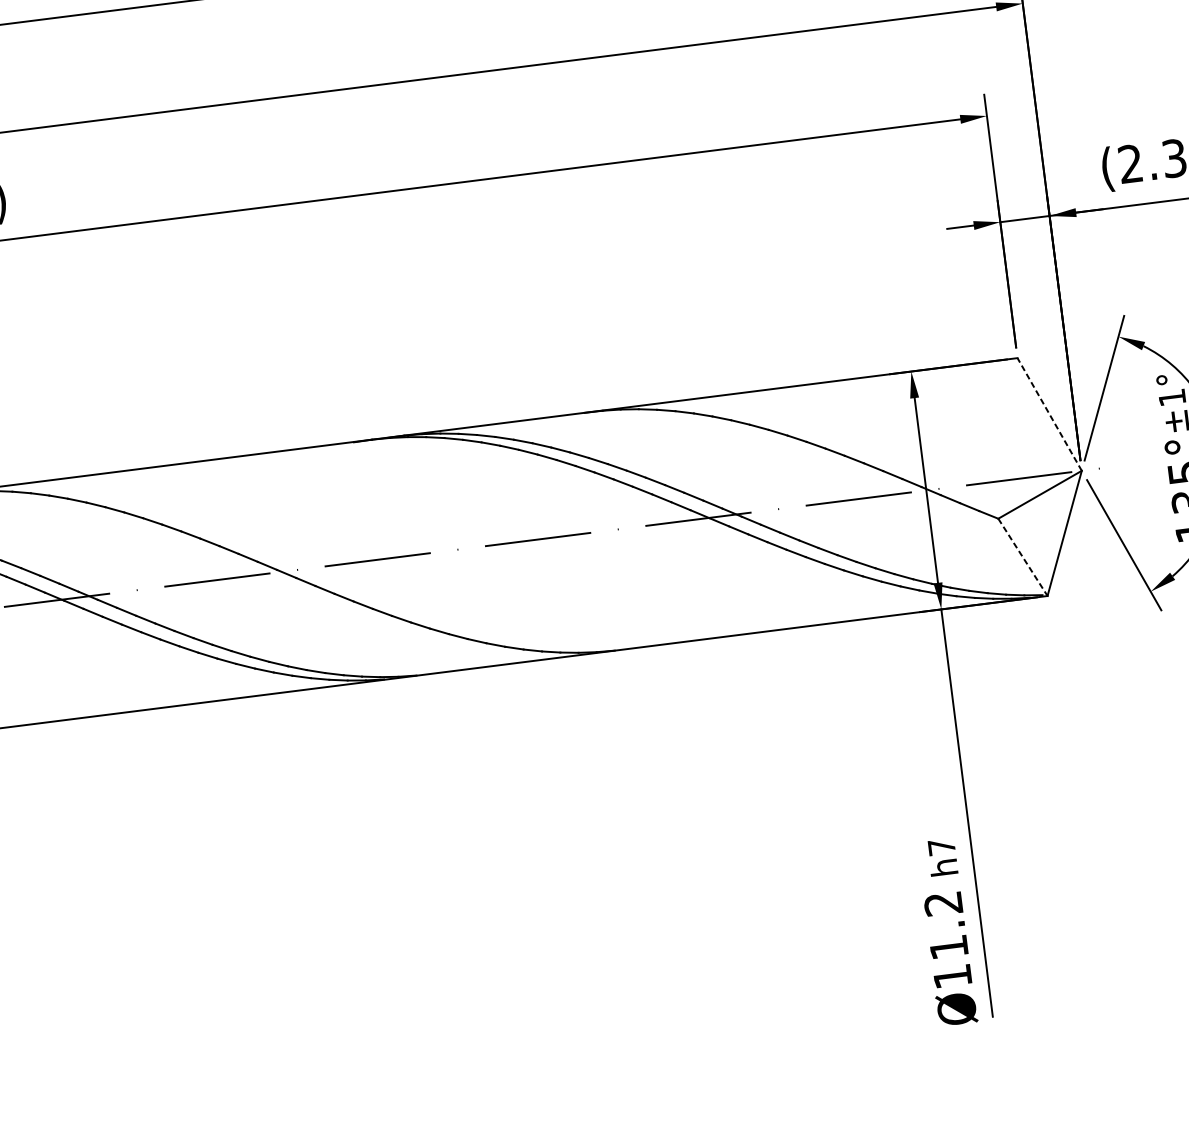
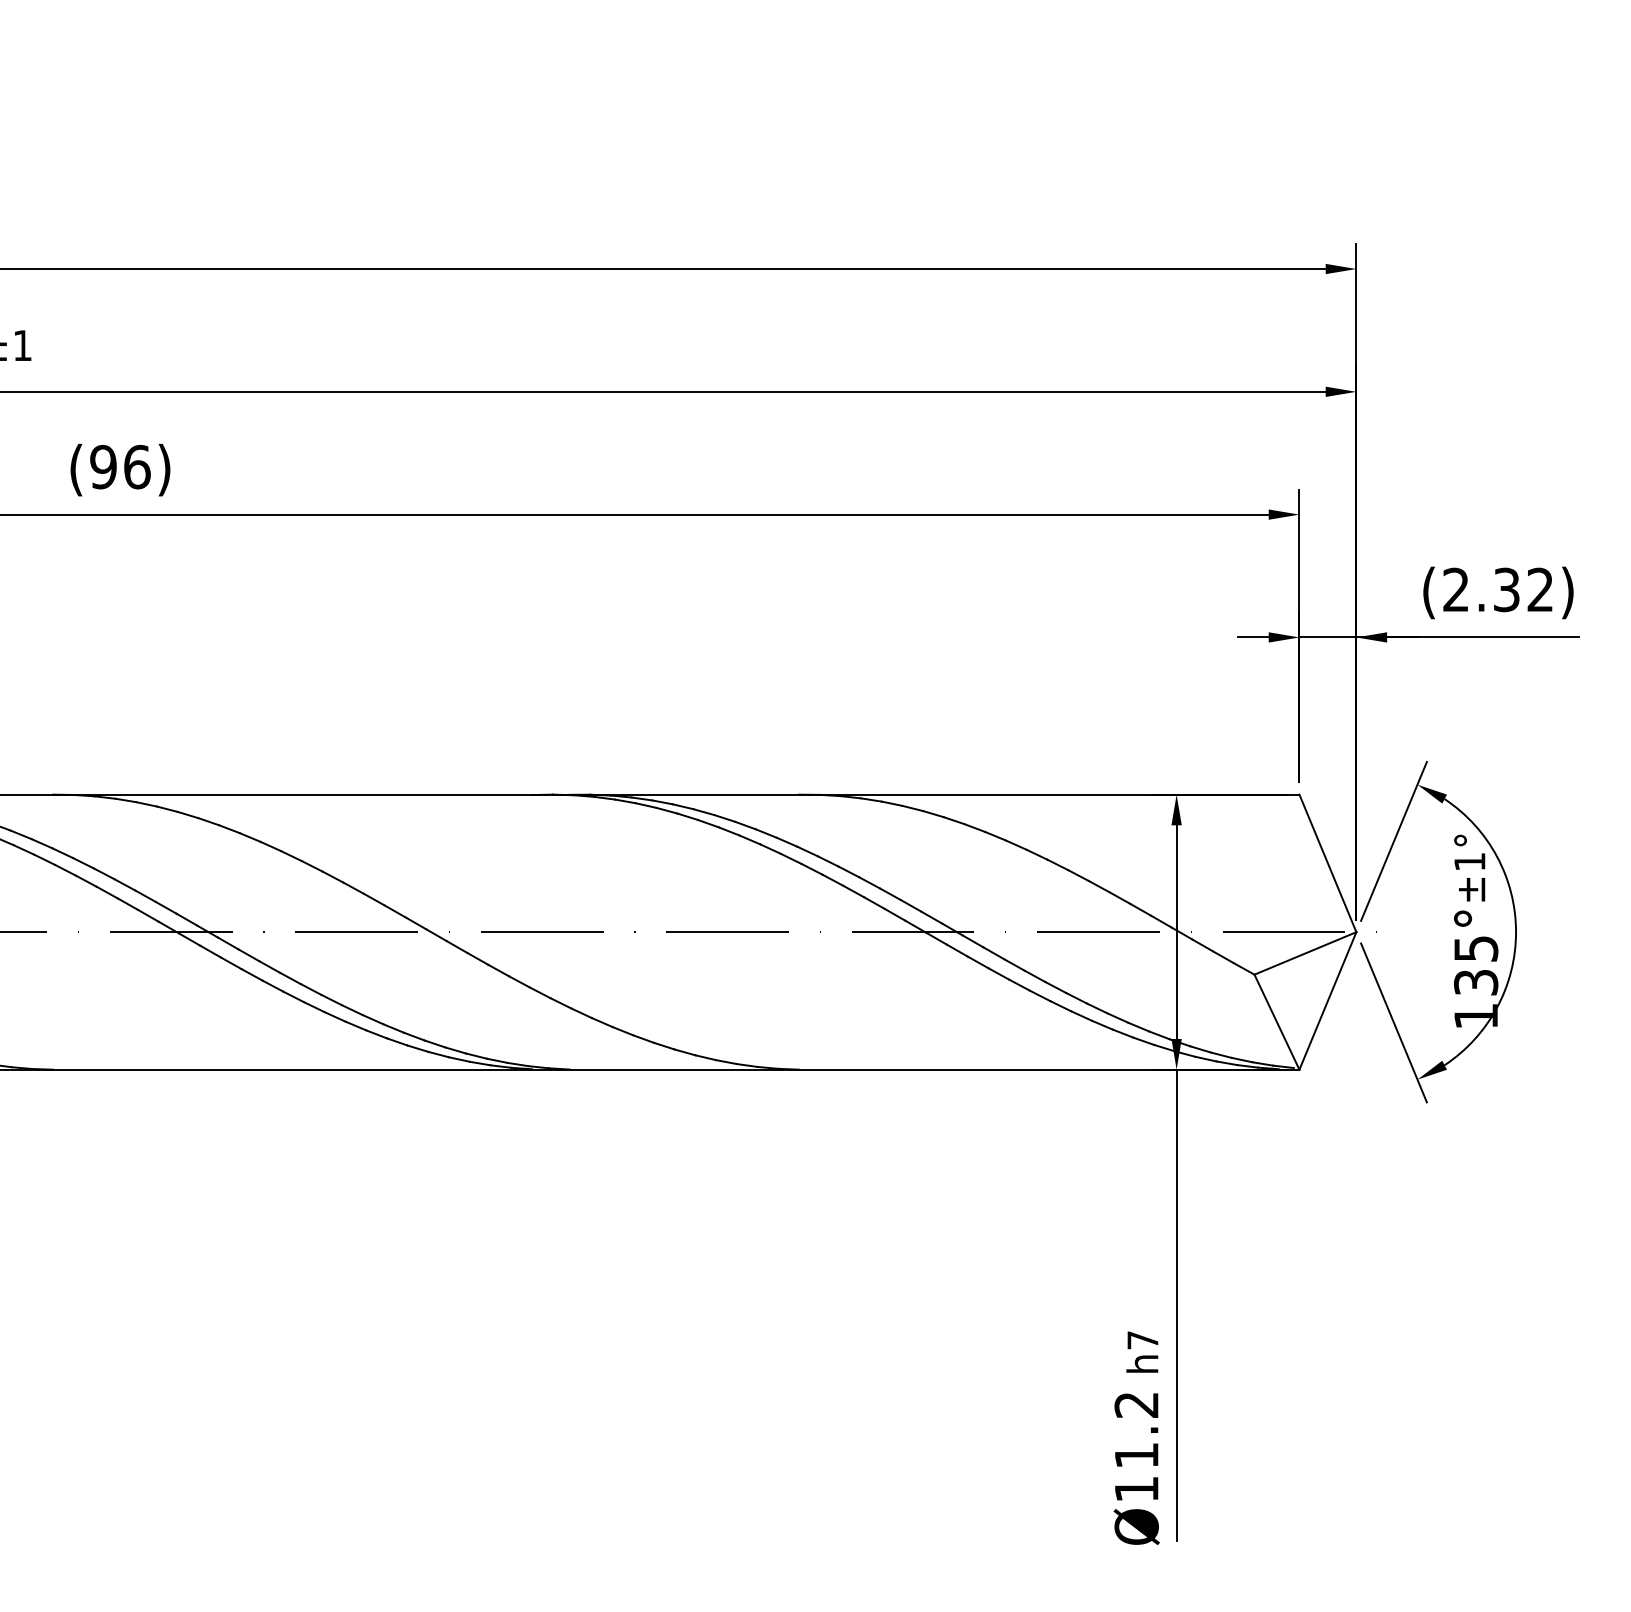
line: (1049, 413) -> (1327, 862), dashed -> solid
line: (1022, 557) -> (1276, 1022), dashed -> solid

